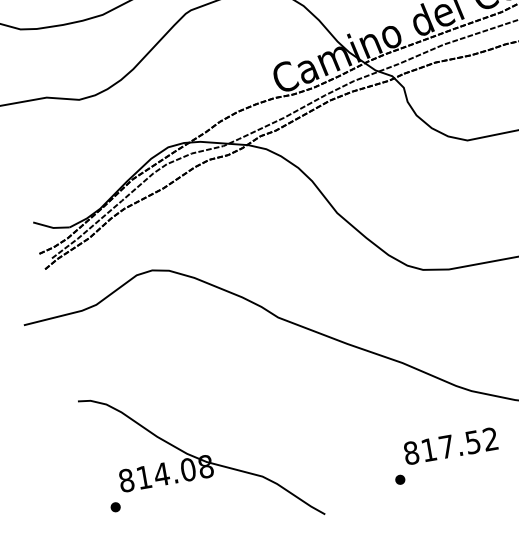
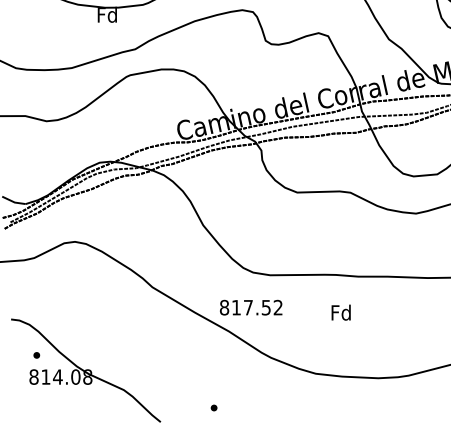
text: (451, 445) -> (251, 307), moved
part: (115, 507) -> (36, 355), moved

